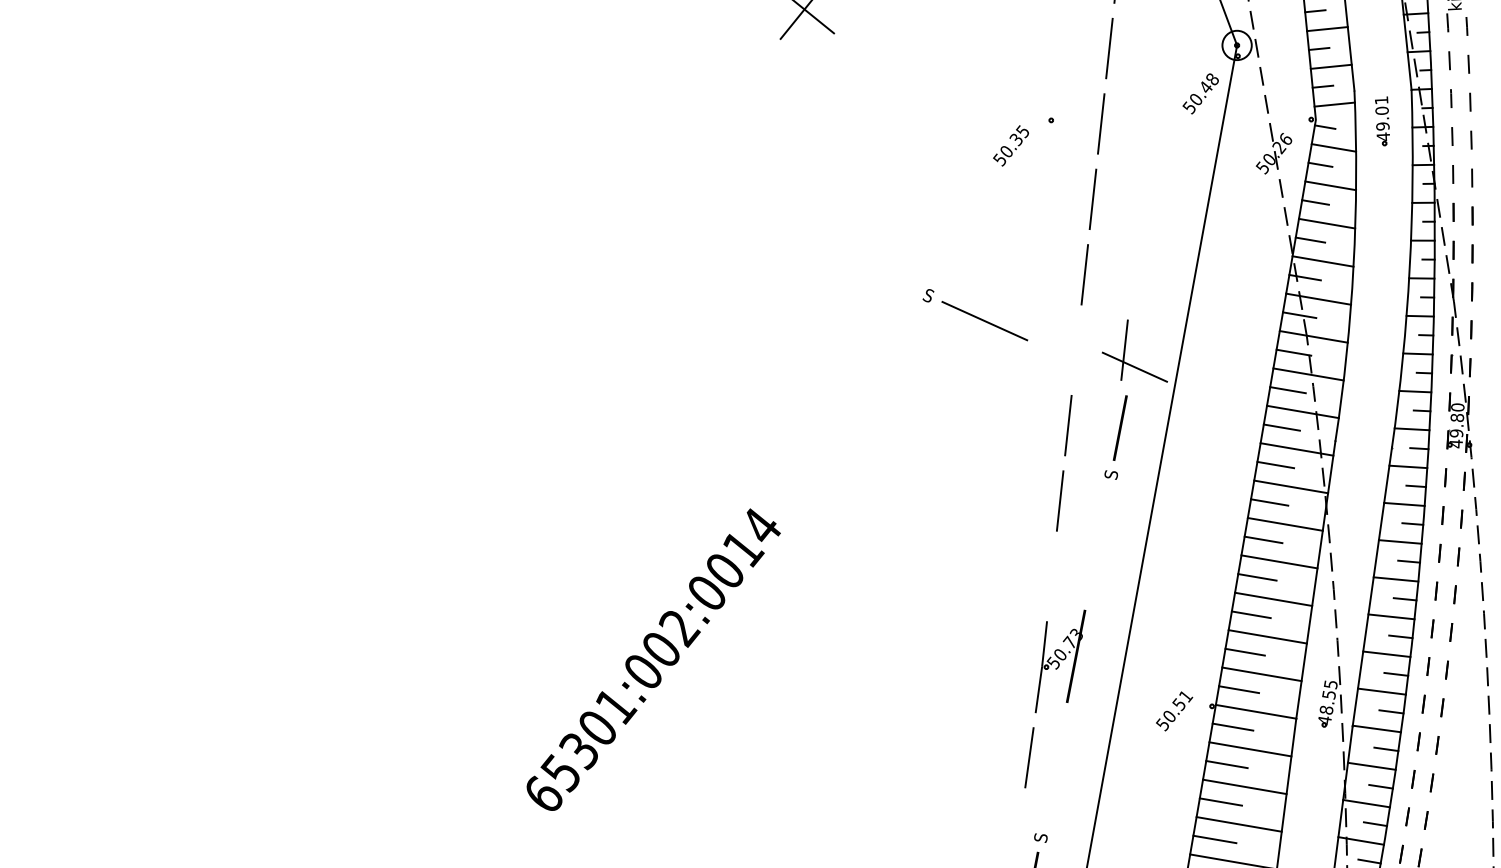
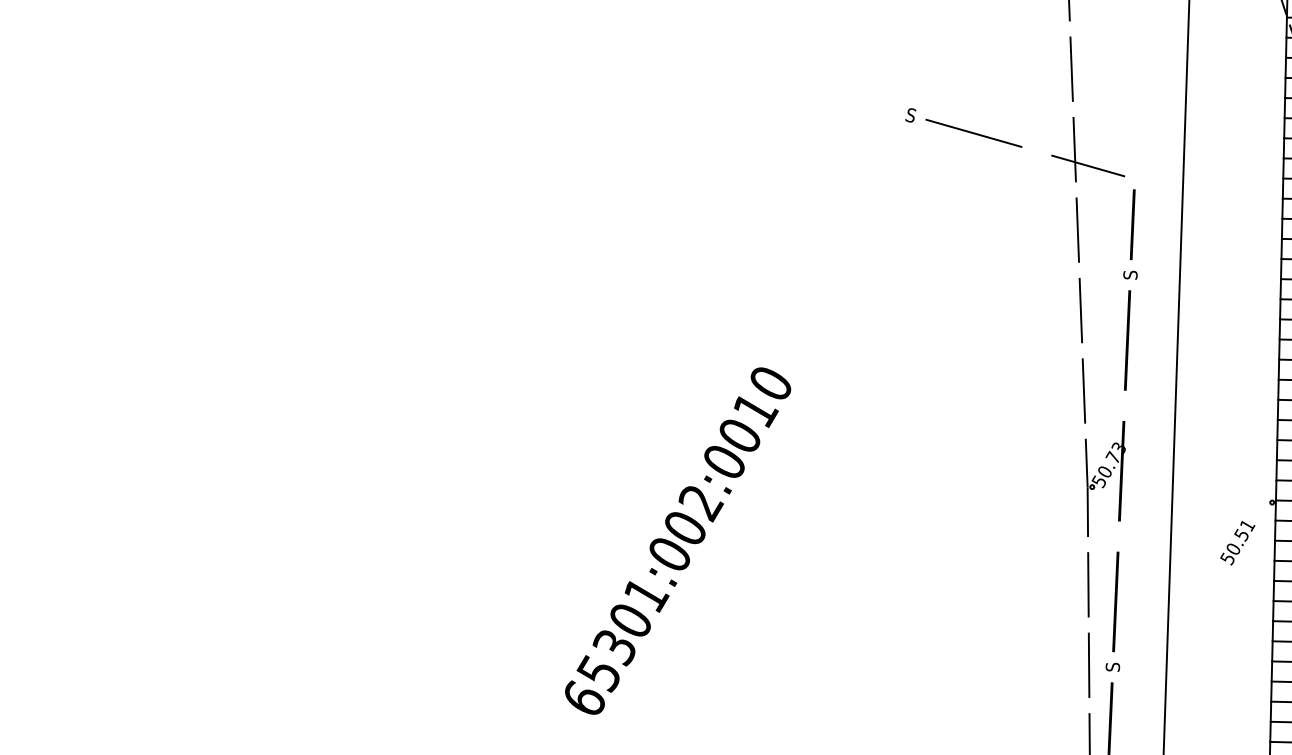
part: (1125, 350) -> (1075, 149), moved
text: (761, 525) -> (771, 382), 65301:002:0014 -> 65301:002:0010
line: (1099, 534) -> (1127, 339), added
line: (1051, 575) -> (1083, 390), added
text: (1174, 711) -> (1237, 543), moved
line: (1052, 777) -> (1115, 601), added
line: (1018, 832) -> (1088, 664), added

